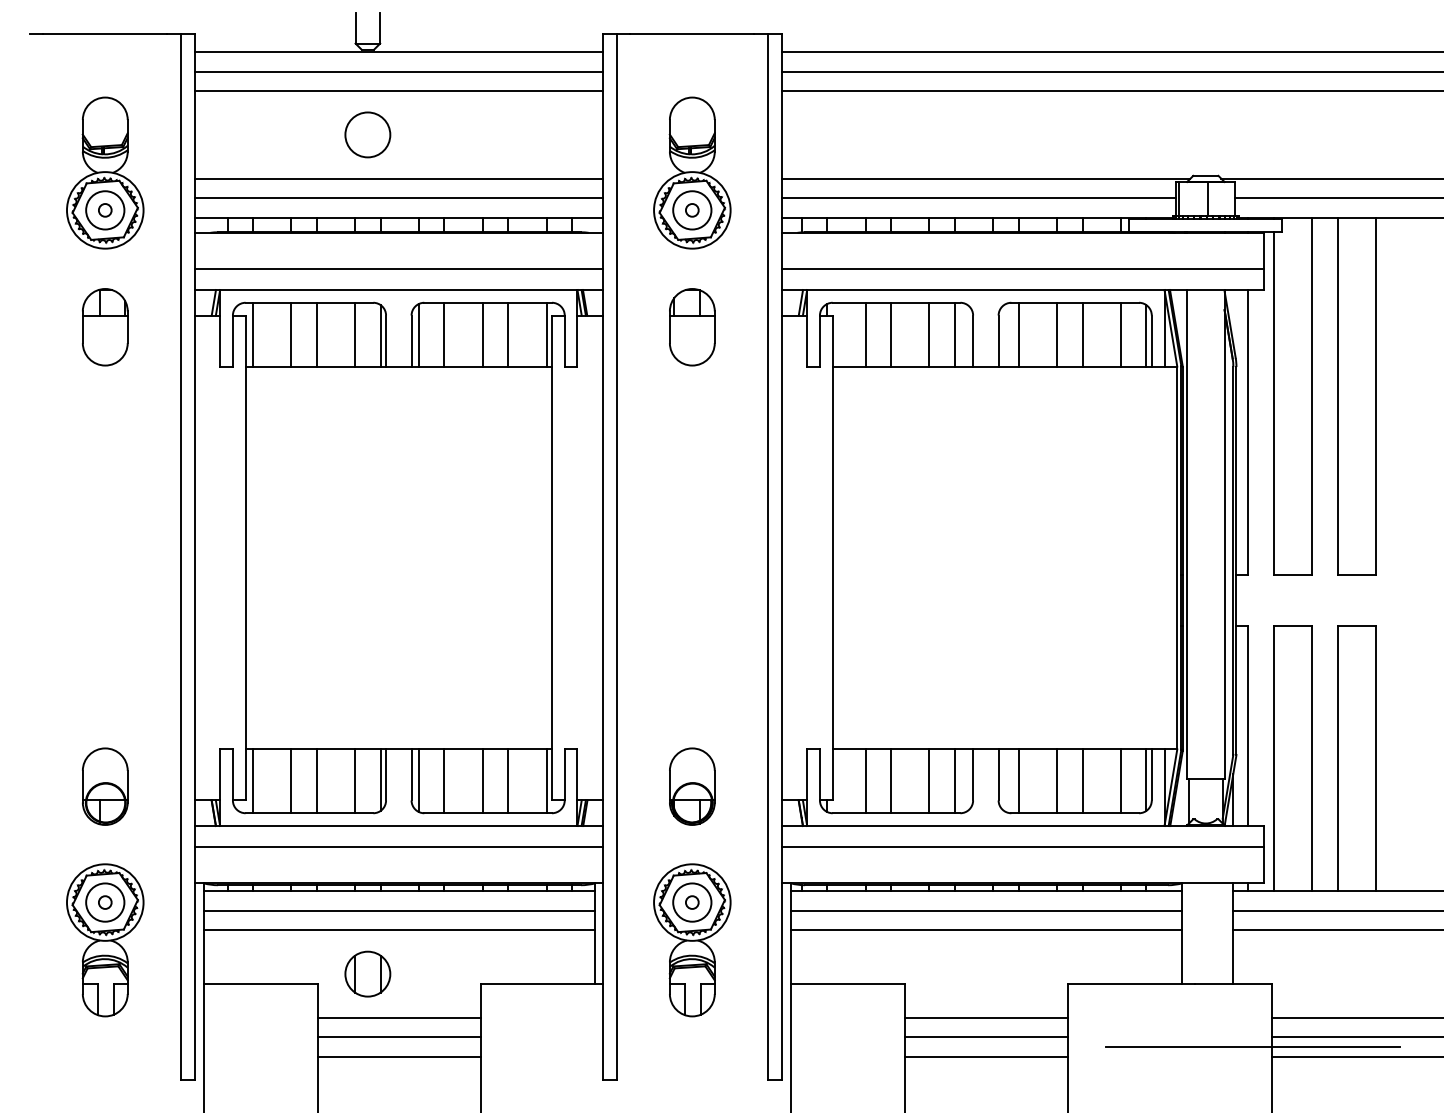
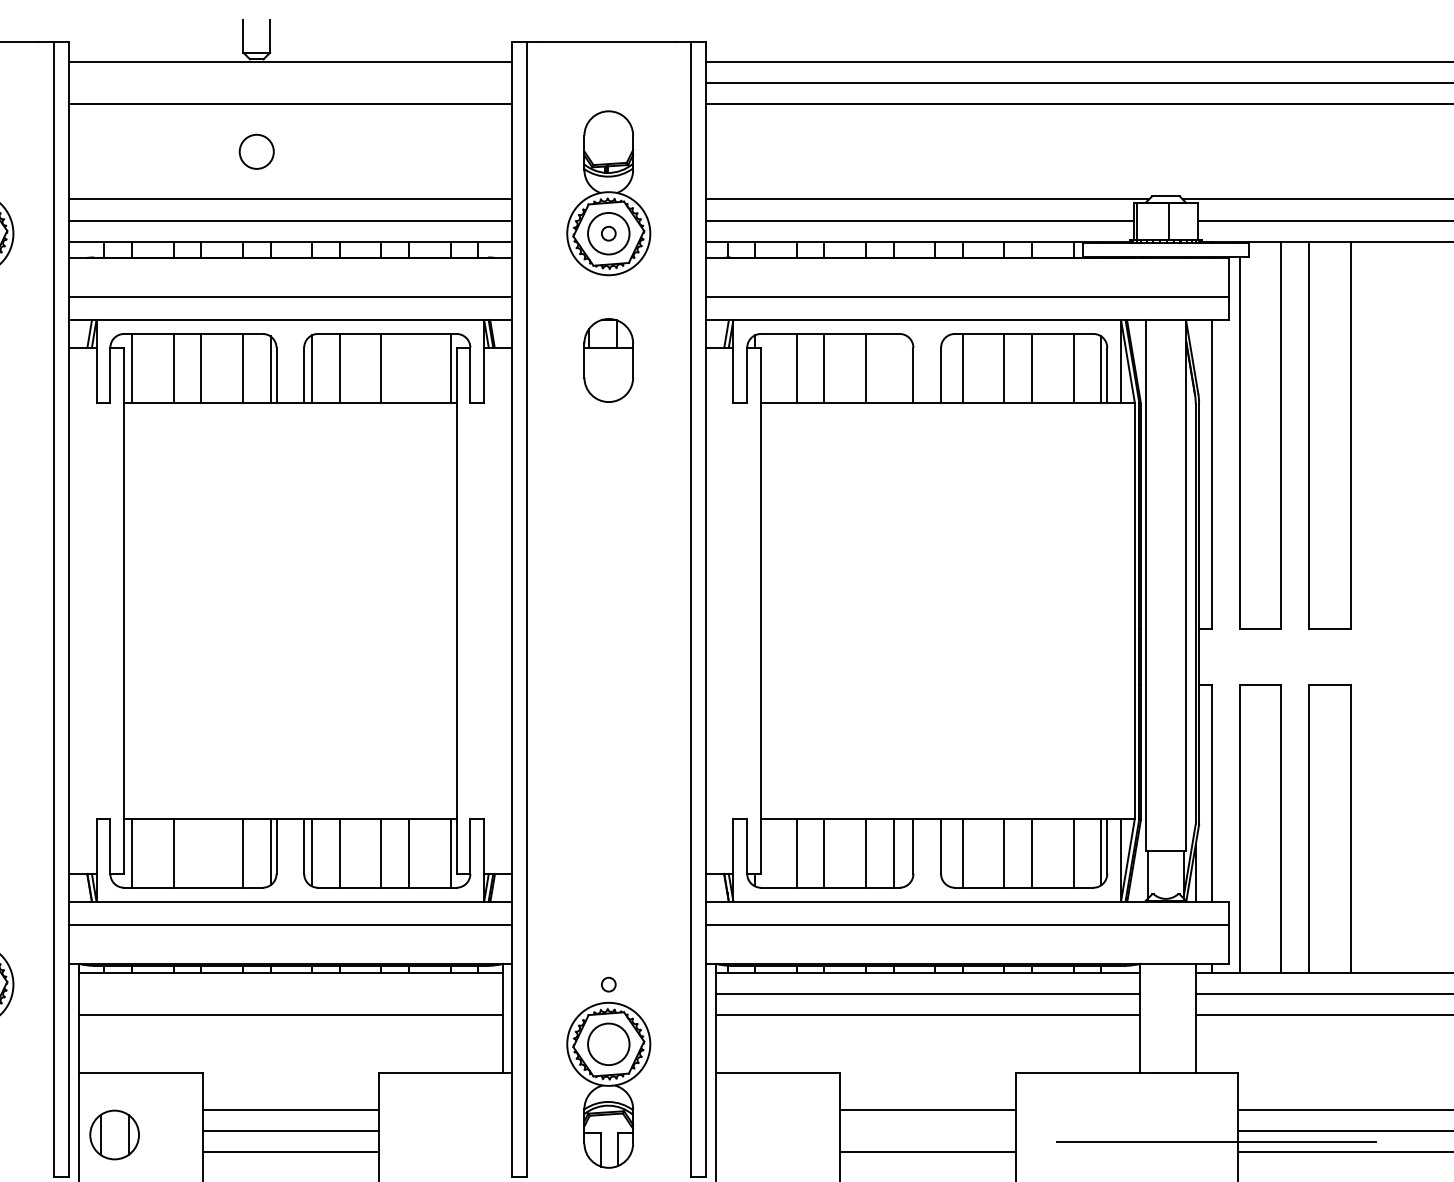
line: (398, 71) -> (290, 83), removed
circle: (367, 134) -> (256, 151), size x0.7
line: (508, 334) -> (409, 368), removed
line: (954, 334) -> (893, 368), removed
line: (316, 781) -> (201, 853), removed
part: (692, 786) -> (608, 858), removed
line: (399, 910) -> (291, 993), removed
part: (692, 940) -> (608, 1085), moved
part: (367, 973) -> (114, 1134), moved
line: (986, 1037) -> (927, 1131), removed

